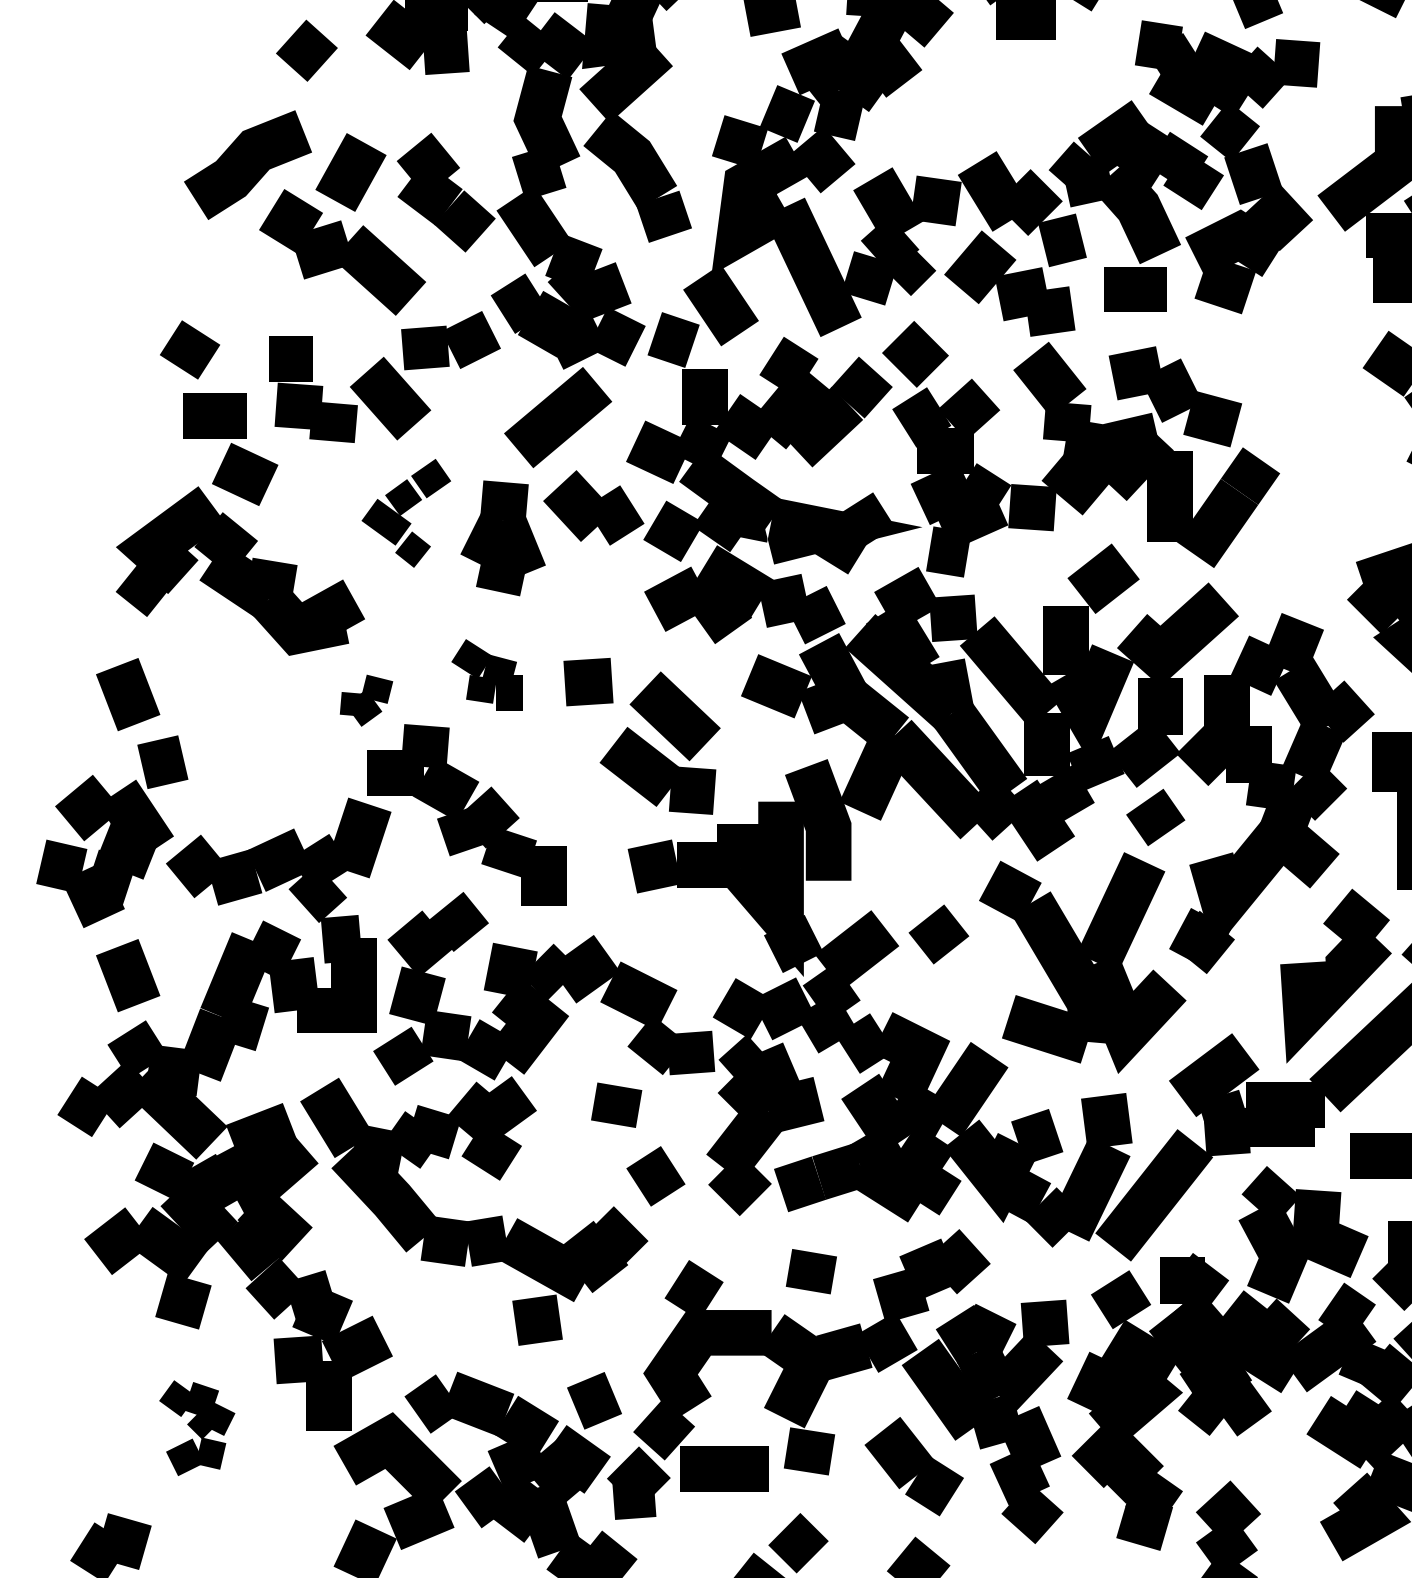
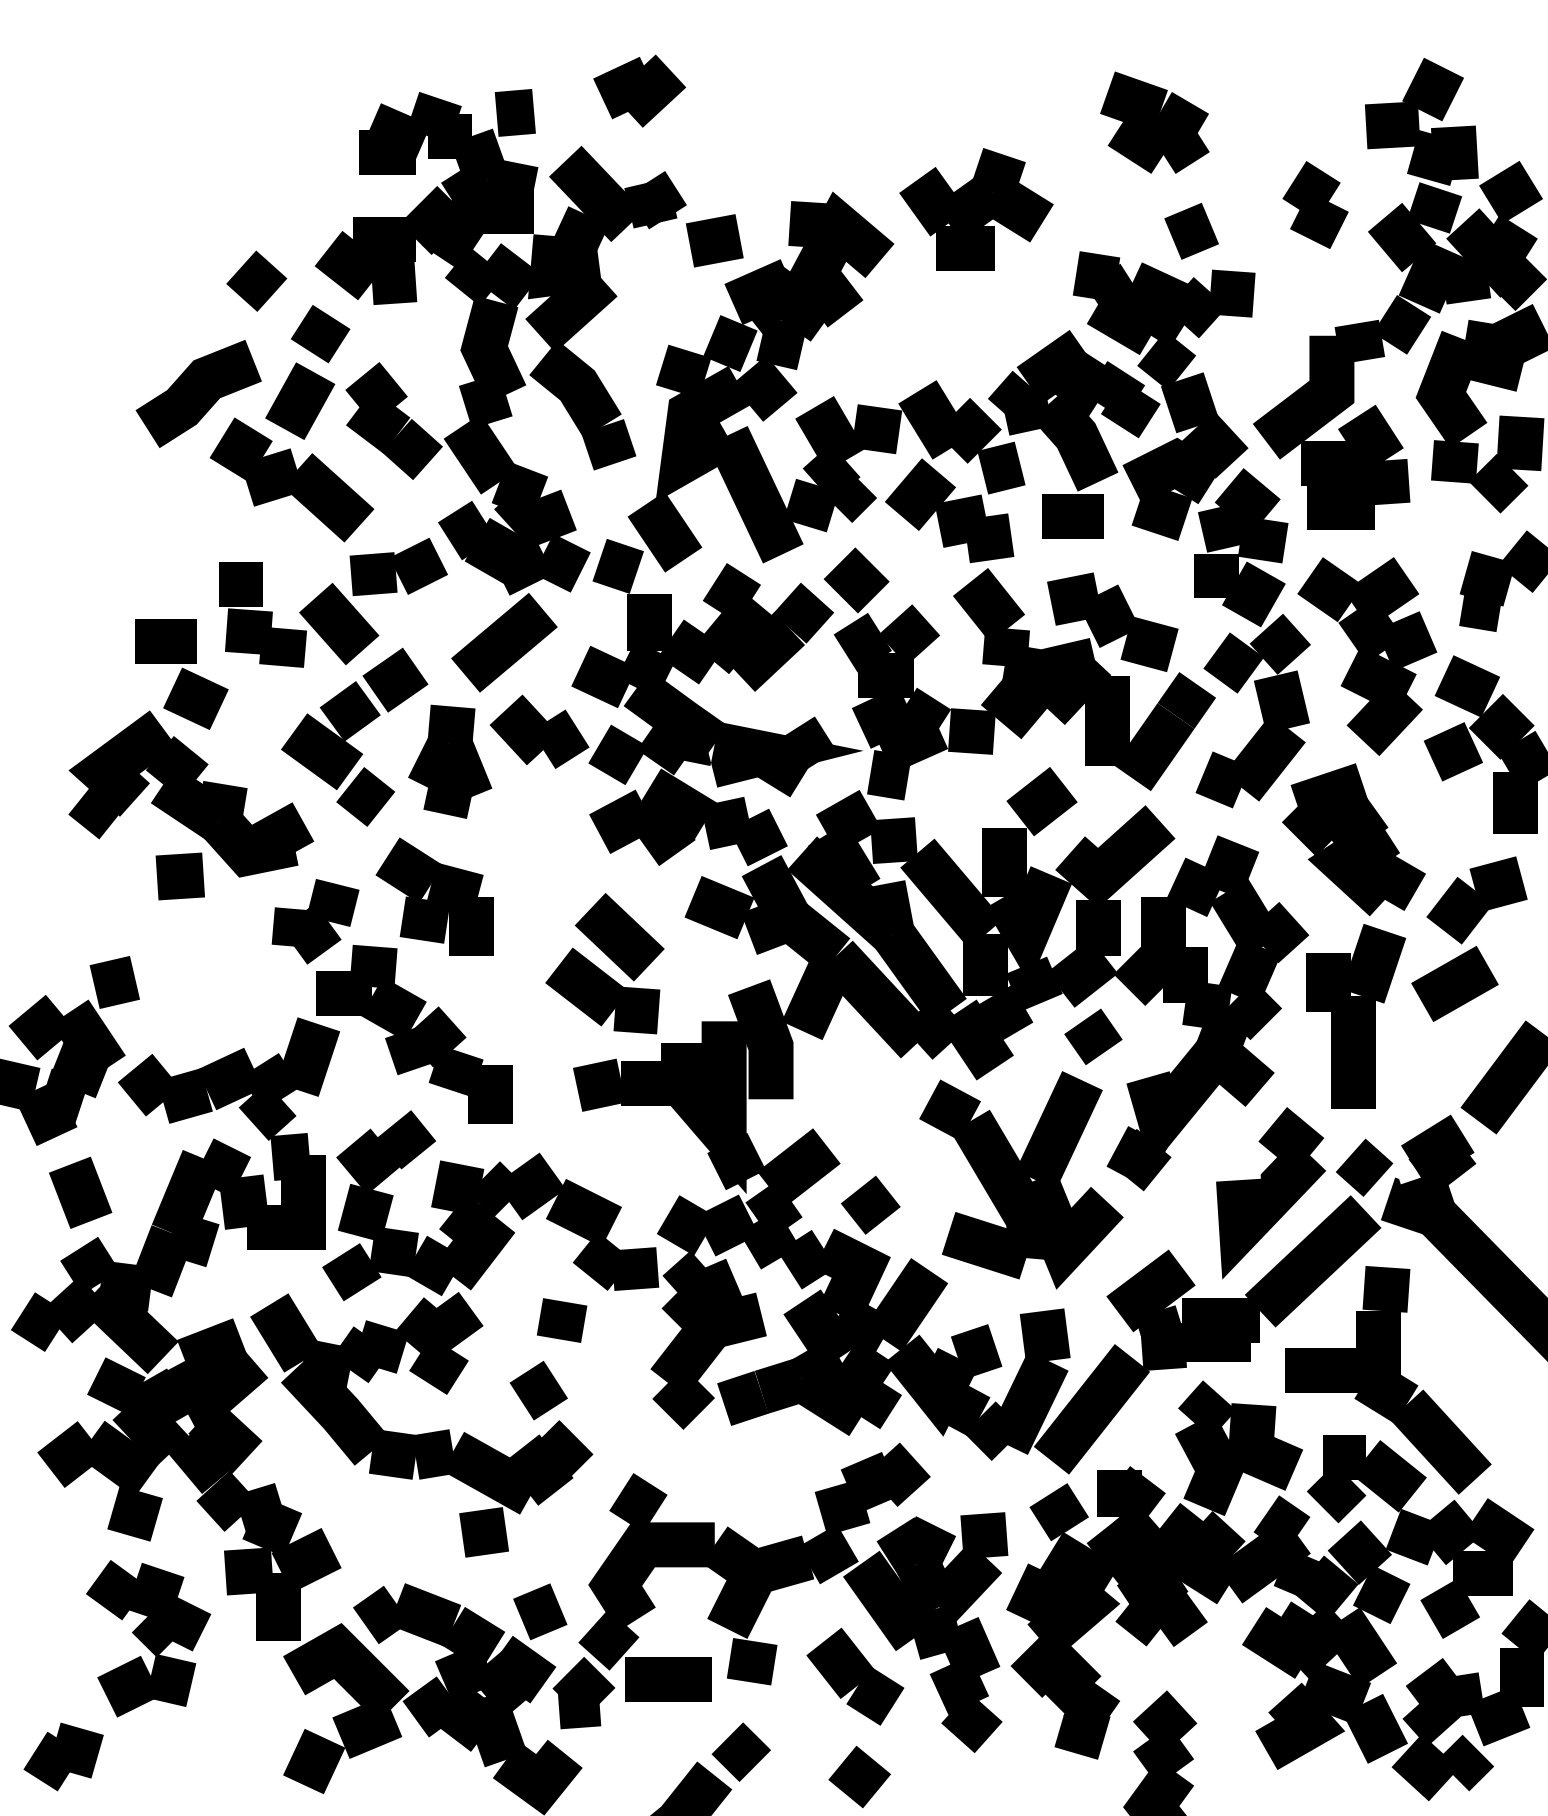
line: (189, 350) -> (320, 334), moved
part: (1317, 413) -> (1252, 638), added
part: (406, 512) -> (354, 736), size x1.67
part: (487, 675) -> (434, 896), size x1.67
line: (587, 682) -> (179, 876), moved
line: (128, 694) -> (80, 915), removed
part: (366, 700) -> (315, 921), size x1.67
line: (938, 933) -> (870, 1204), moved
line: (655, 1176) -> (538, 1390), moved
line: (811, 1271) -> (754, 1484), removed
part: (197, 1427) -> (148, 1638), size x1.67

